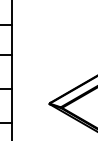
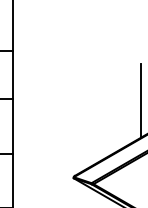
line: (91, 56) -> (140, 101), added

